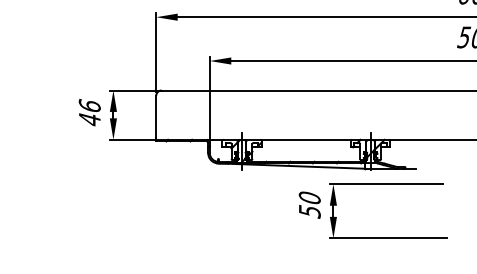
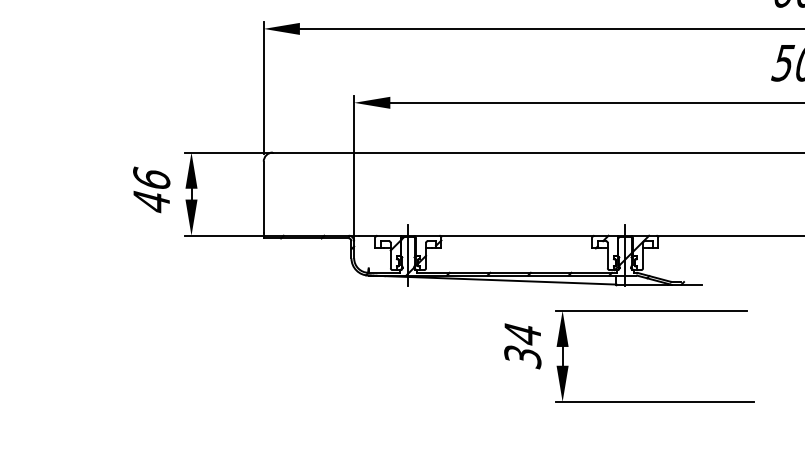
text: (309, 204) -> (522, 344), 50 -> 34

